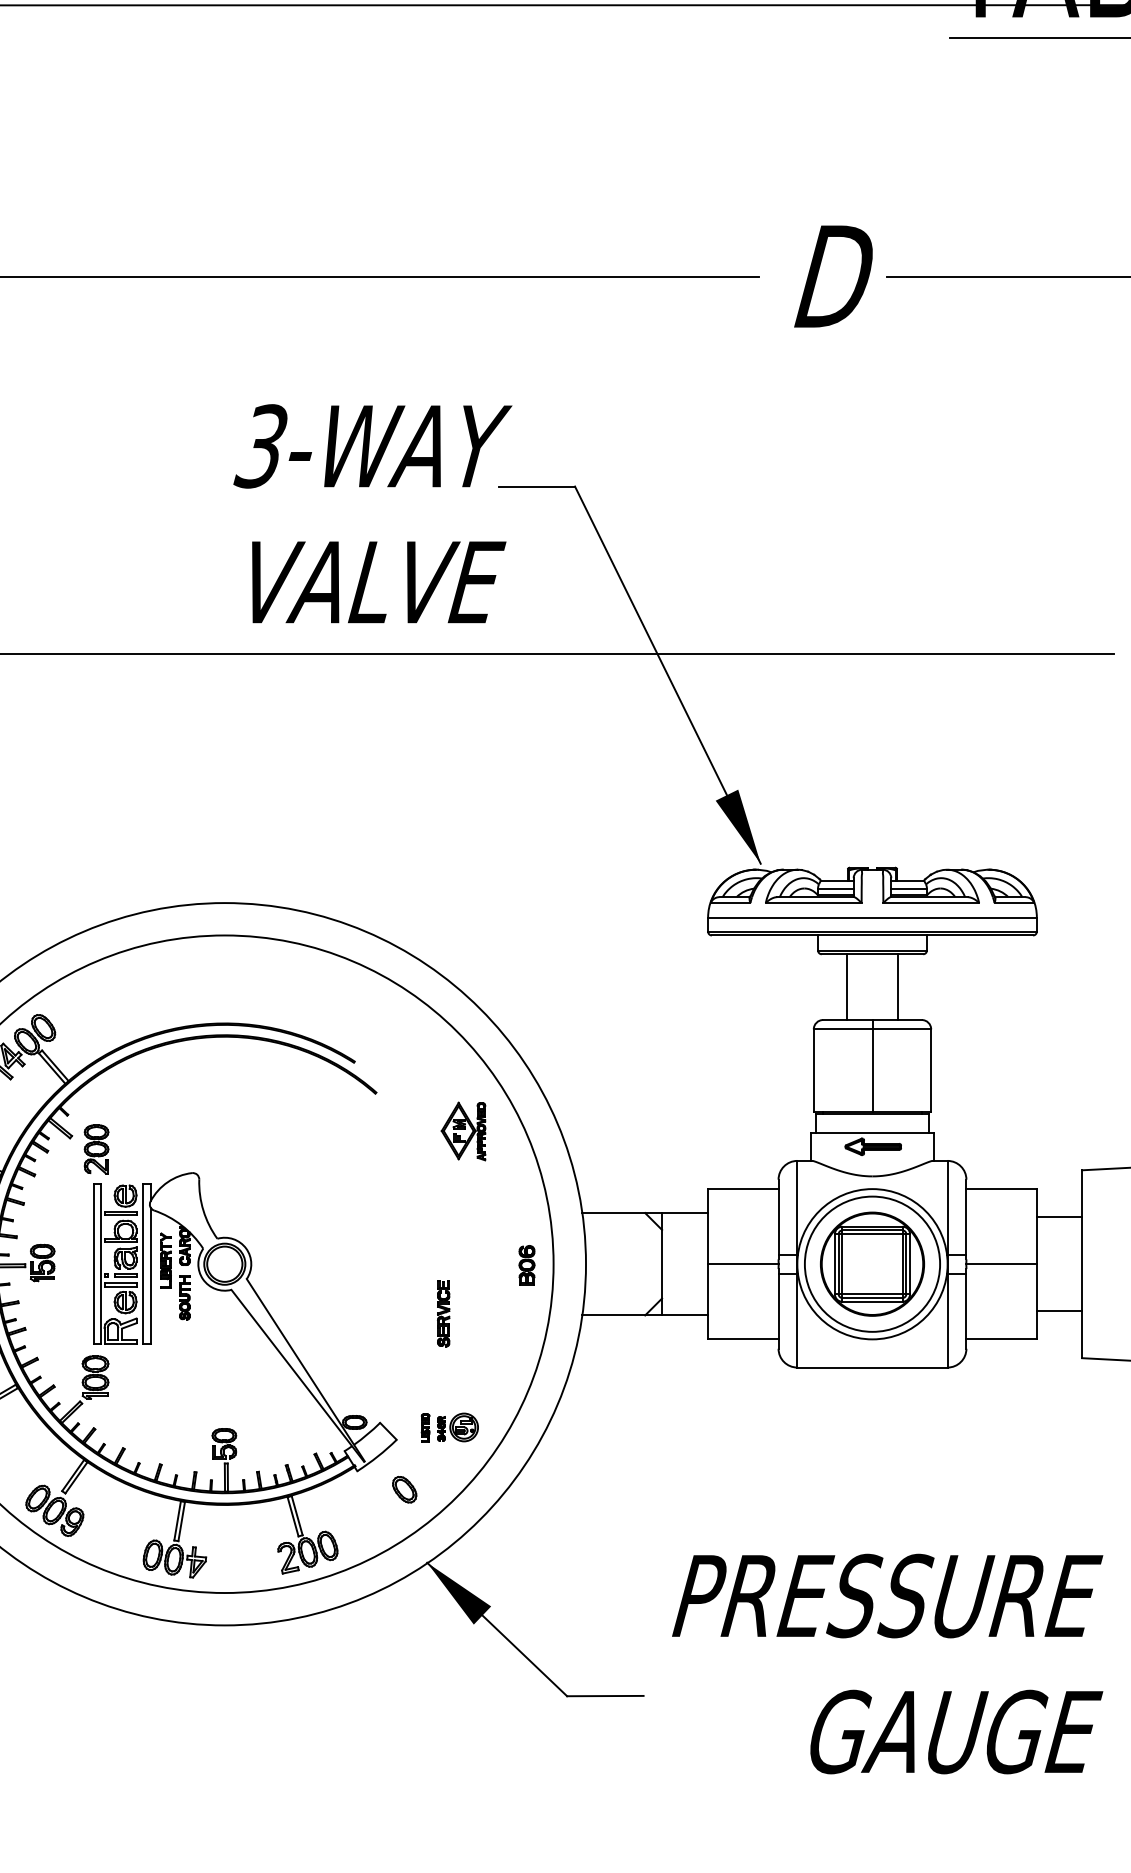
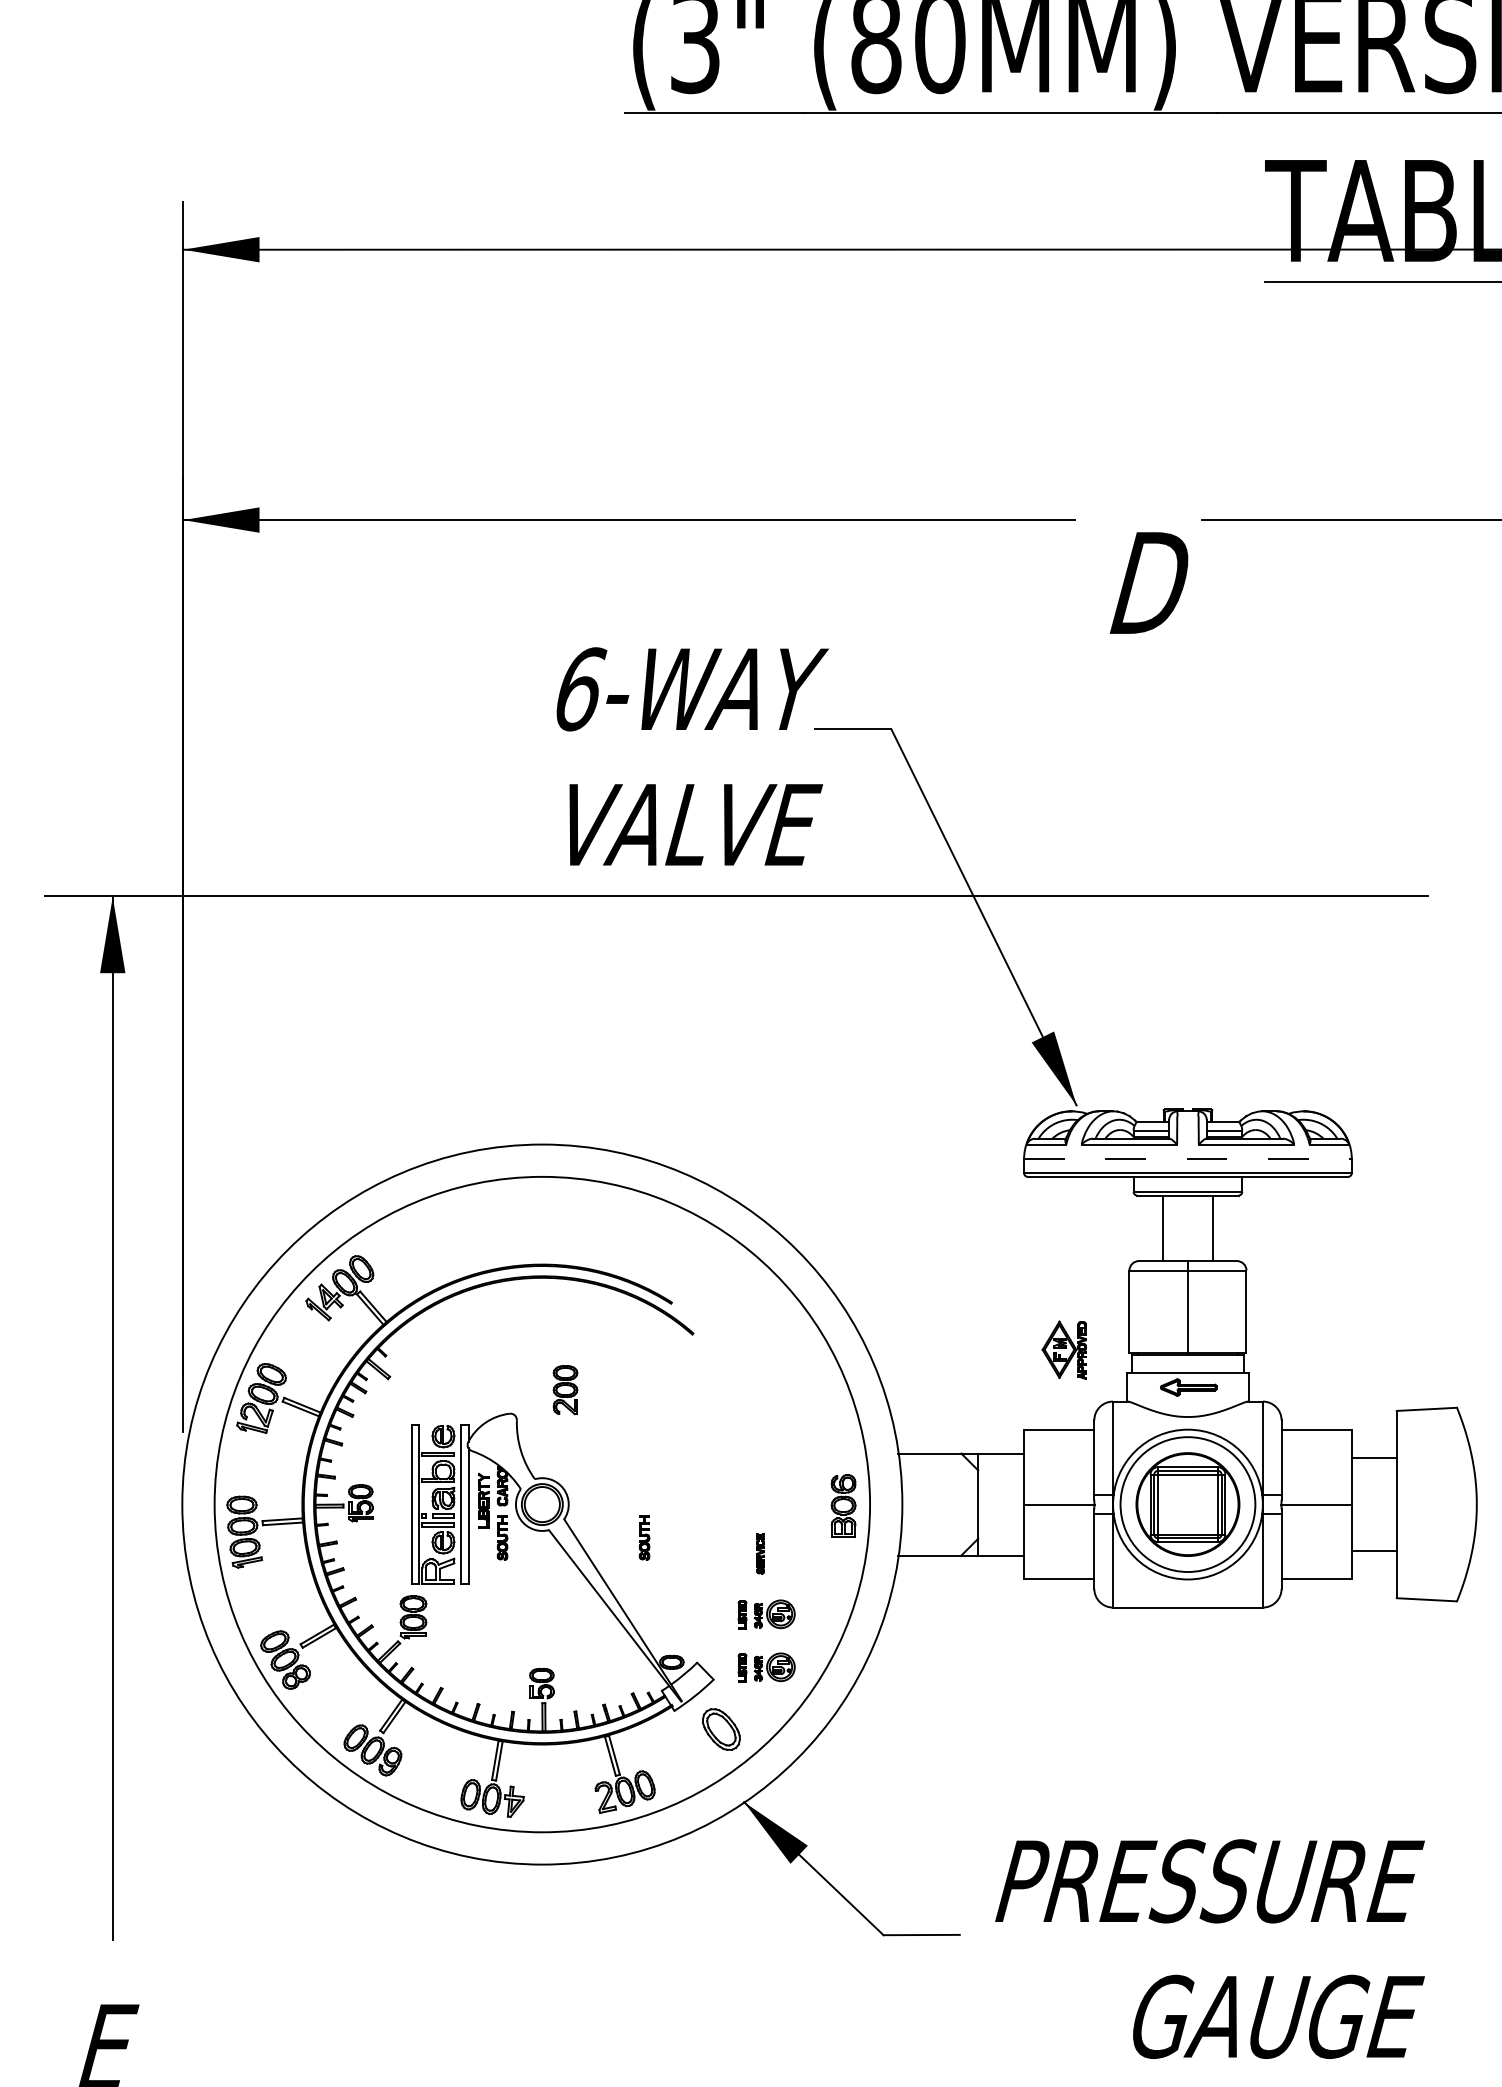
text: (832, 276) -> (1148, 582), moved
text: (261, 446) -> (578, 689), 3-WAY -> 6-WAY
line: (872, 918) -> (1187, 1159), solid -> dashed
part: (462, 1130) -> (1063, 1349), moved
part: (96, 1149) -> (565, 1390), moved
part: (526, 1265) -> (843, 1505), size x1.6
part: (327, 1297) -> (644, 1537), added
part: (443, 1313) -> (760, 1553), size x0.6
part: (449, 1374) -> (766, 1614), added
part: (404, 1488) -> (721, 1728), size x1.6
text: (887, 1663) -> (1209, 1948), moved

